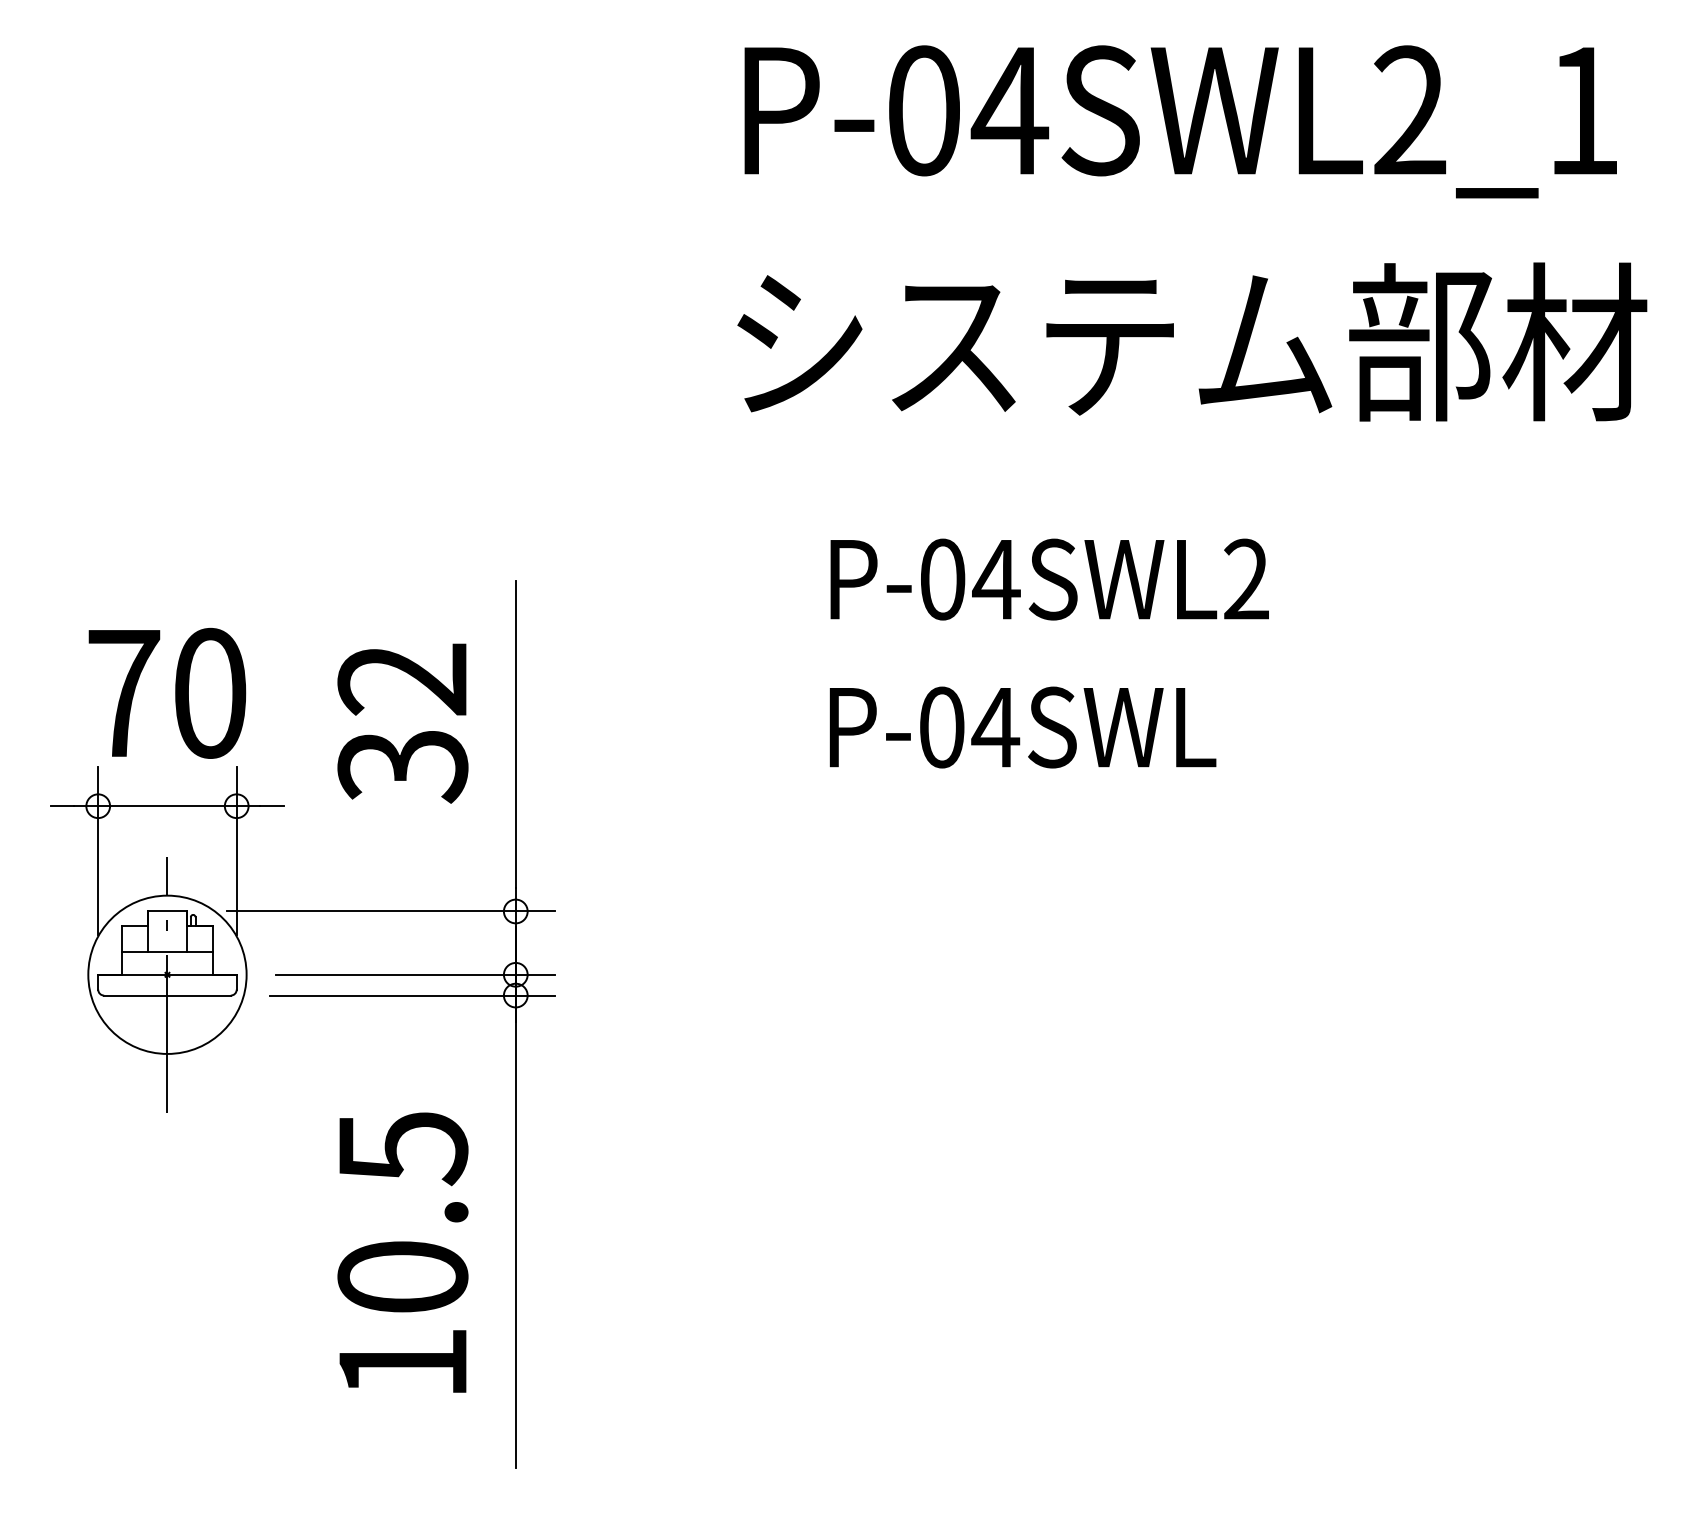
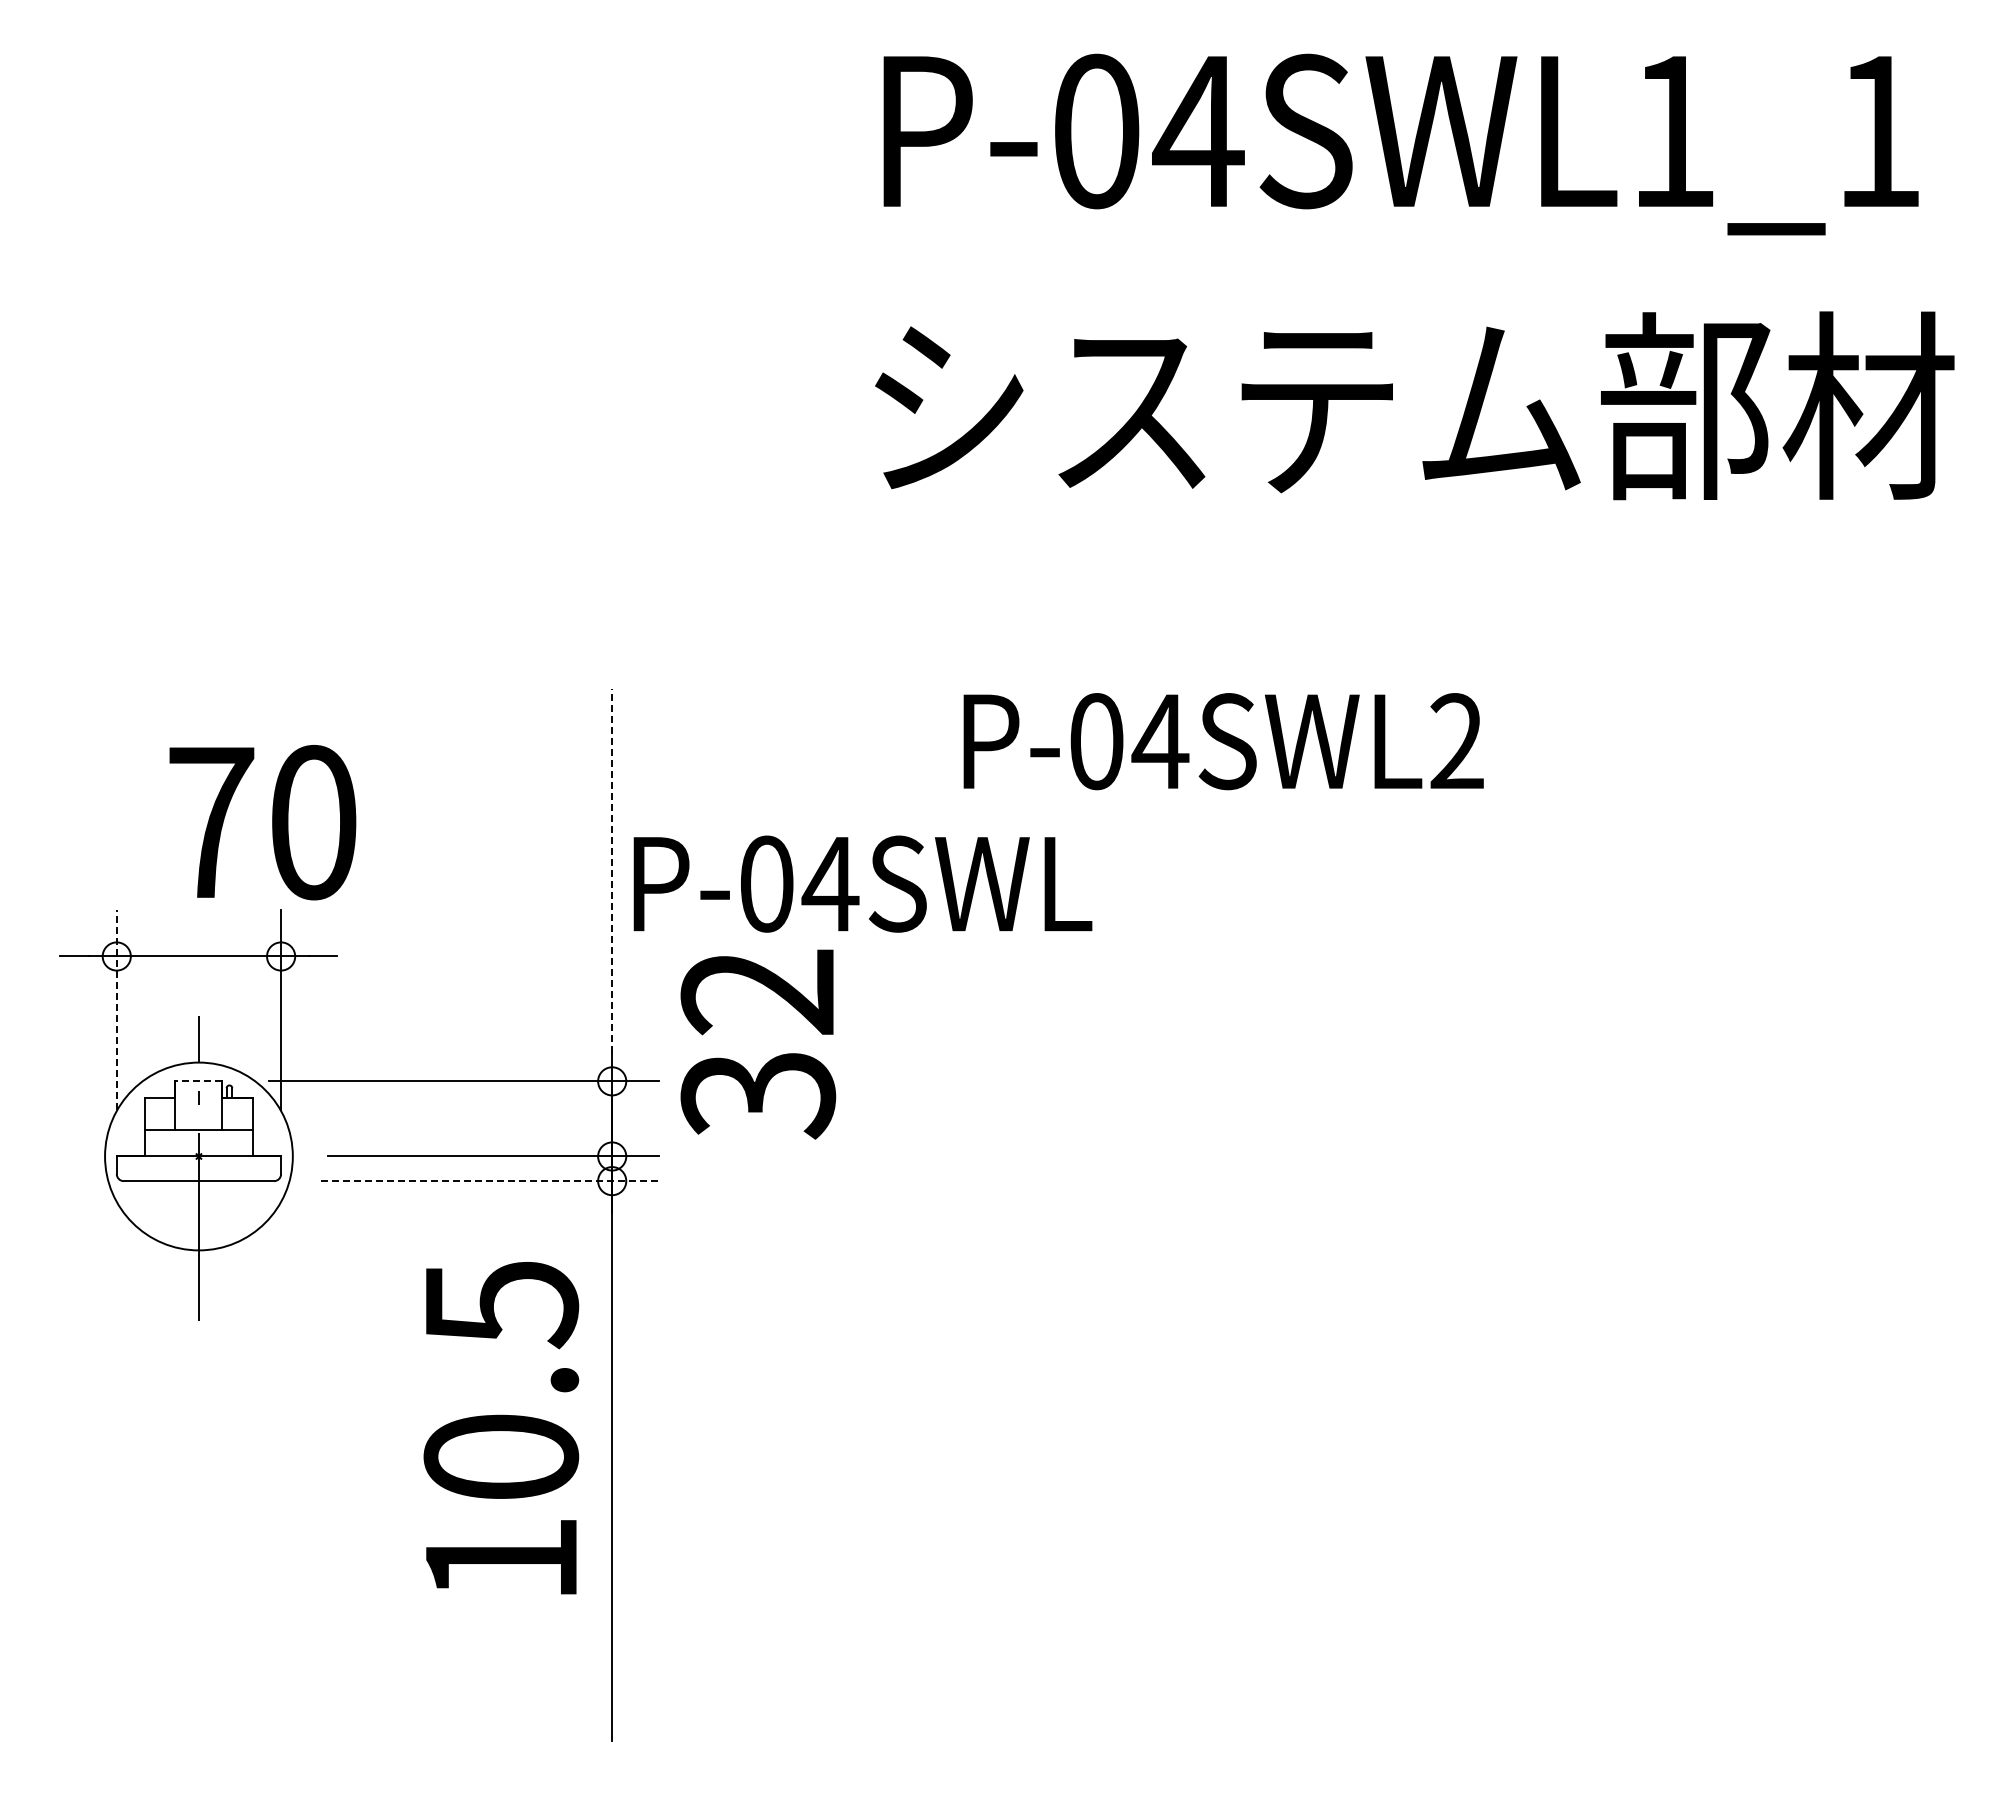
text: (1409, 109) -> (1672, 129), P-04SWL2_1 -> P-04SWL1_1
text: (1049, 579) -> (1223, 741), moved
text: (167, 693) -> (262, 822), moved
text: (403, 723) -> (758, 1044), moved
text: (1022, 726) -> (862, 883), moved
line: (516, 733) -> (612, 870), solid -> dashed
line: (97, 850) -> (116, 1009), solid -> dashed
line: (167, 911) -> (198, 1081), solid -> dashed
line: (413, 995) -> (490, 1181), solid -> dashed
text: (403, 1252) -> (501, 1428), moved

